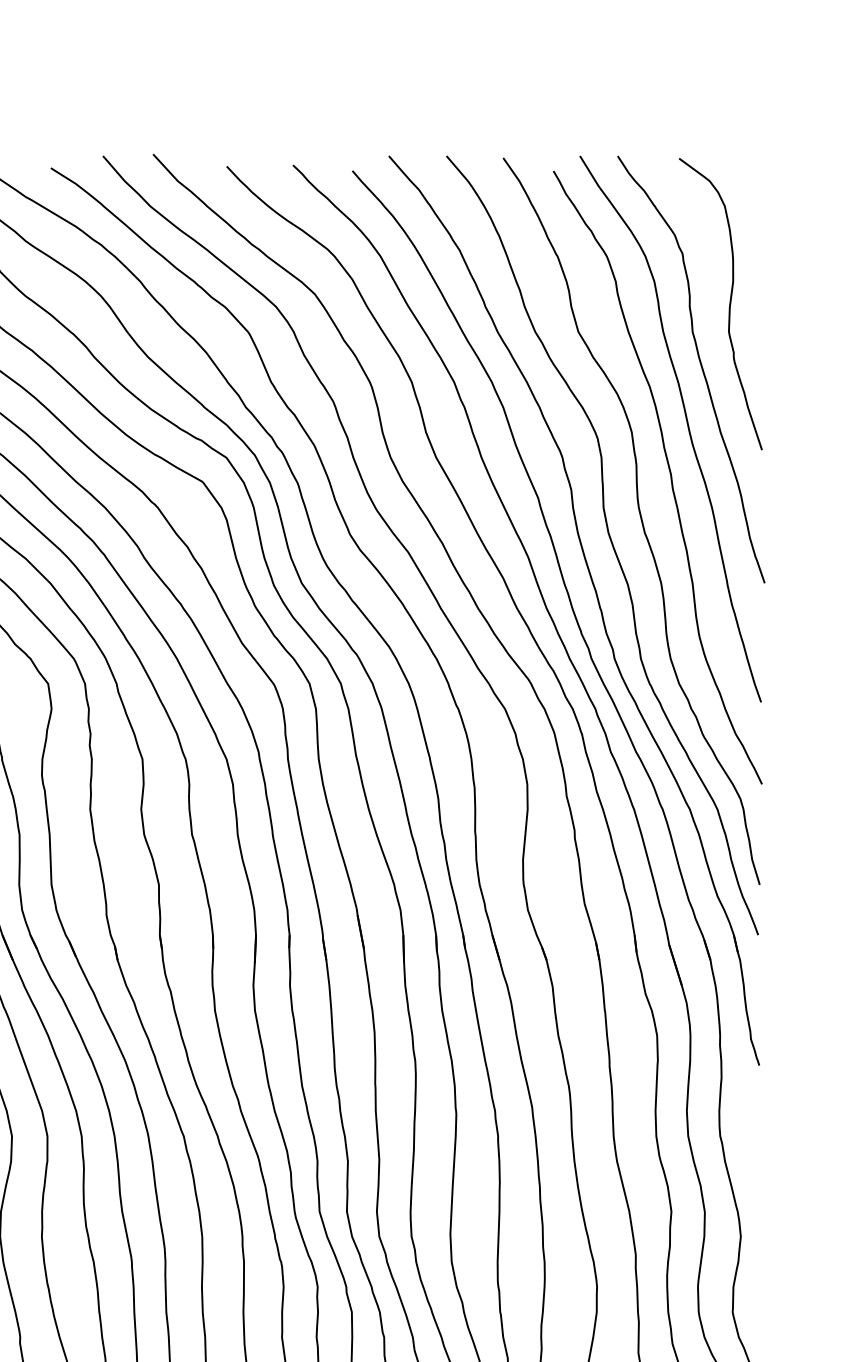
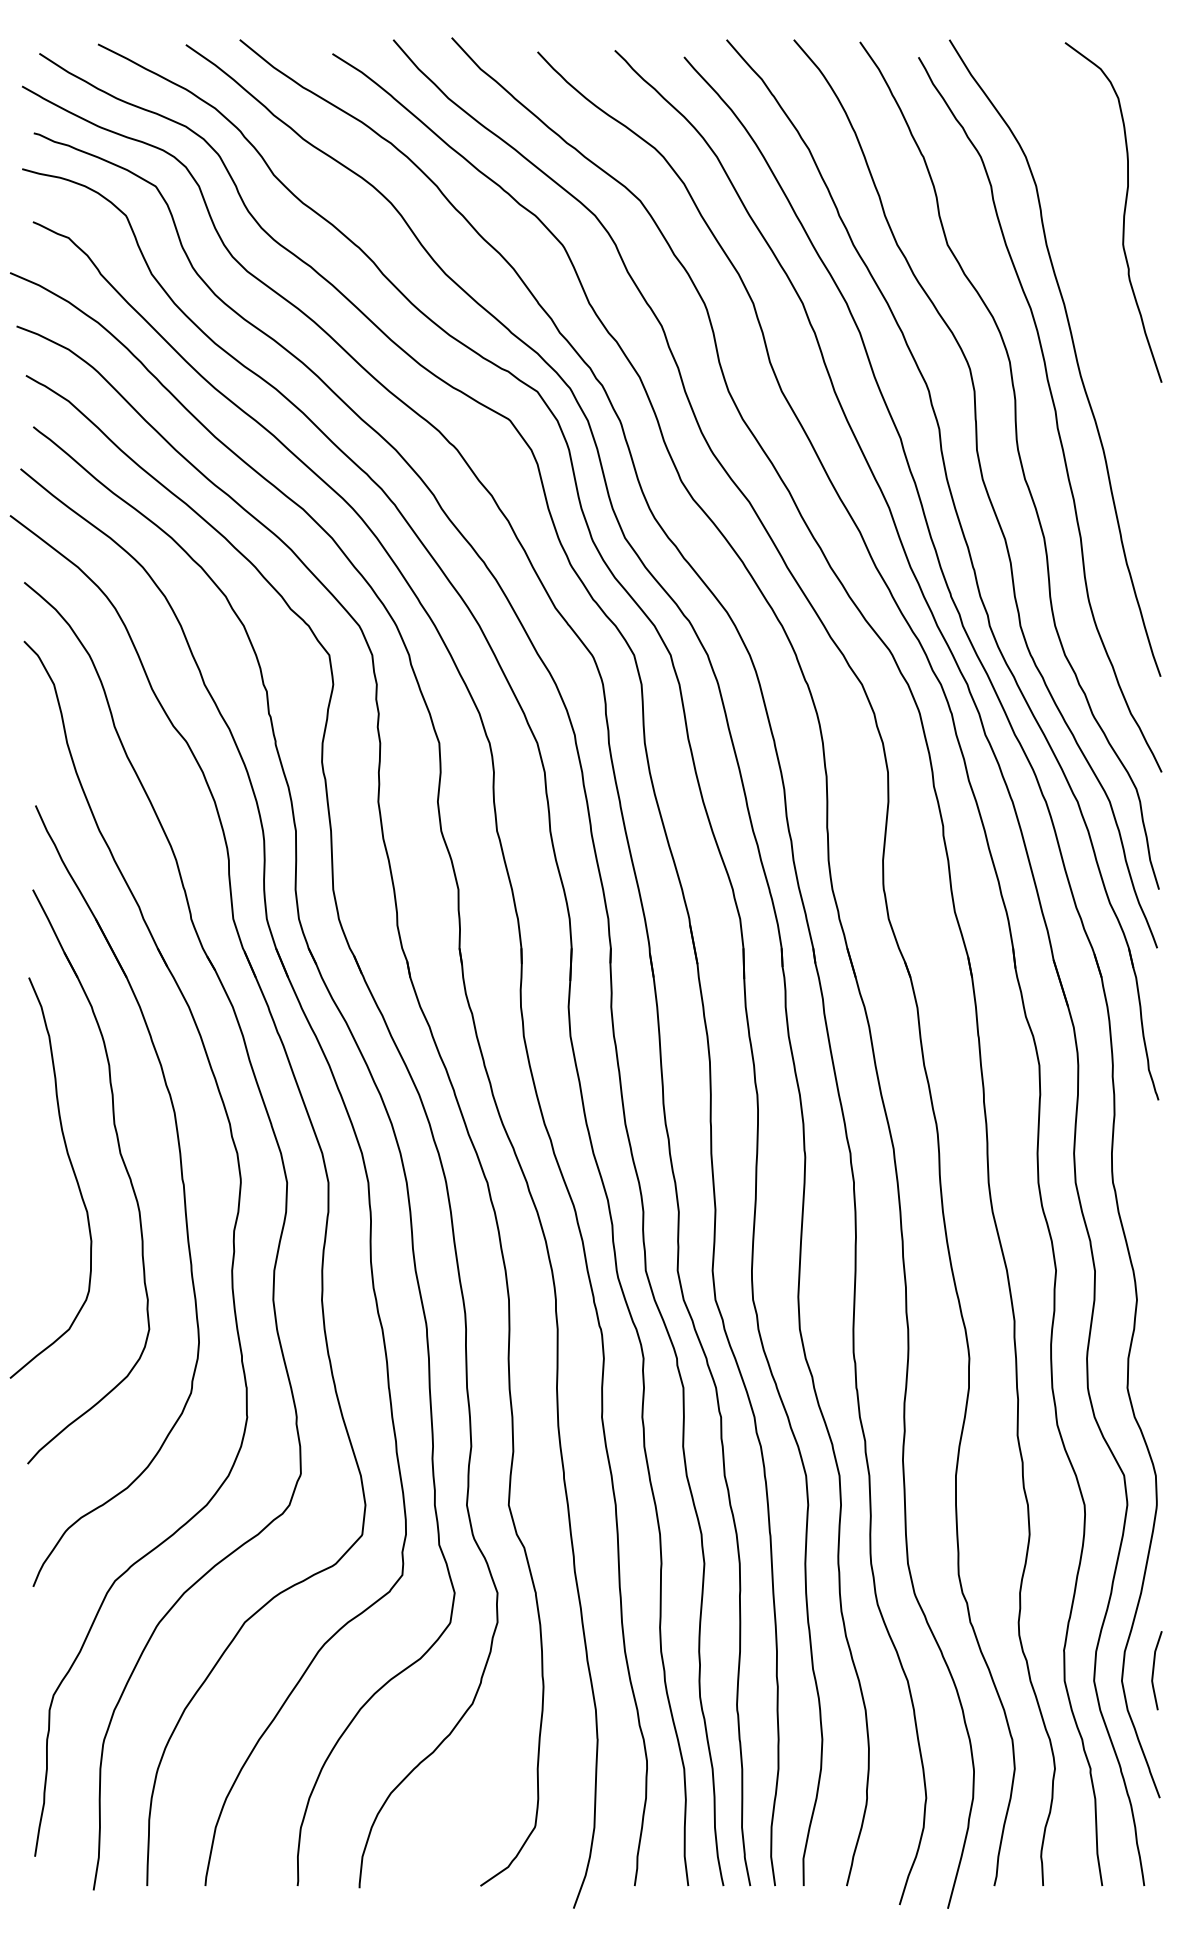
curve: (700, 367) -> (1090, 286), removed

